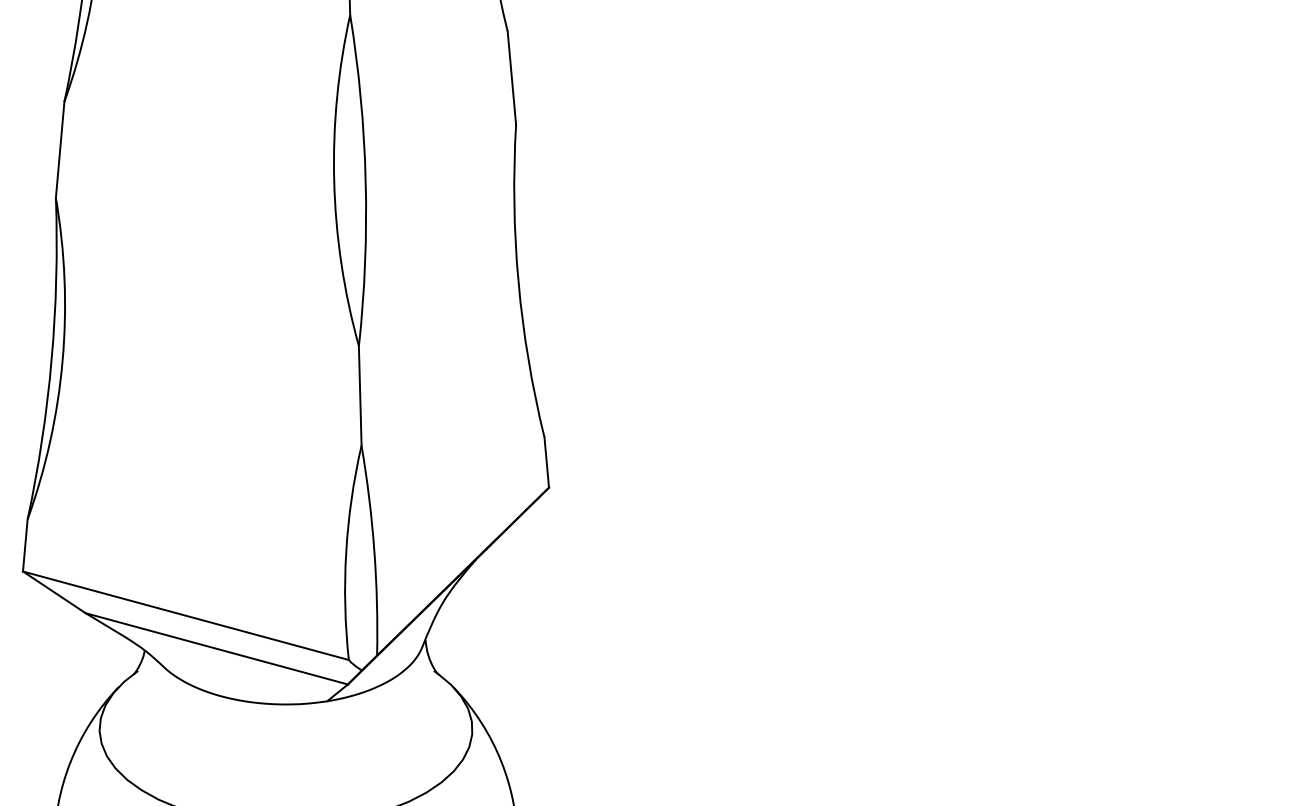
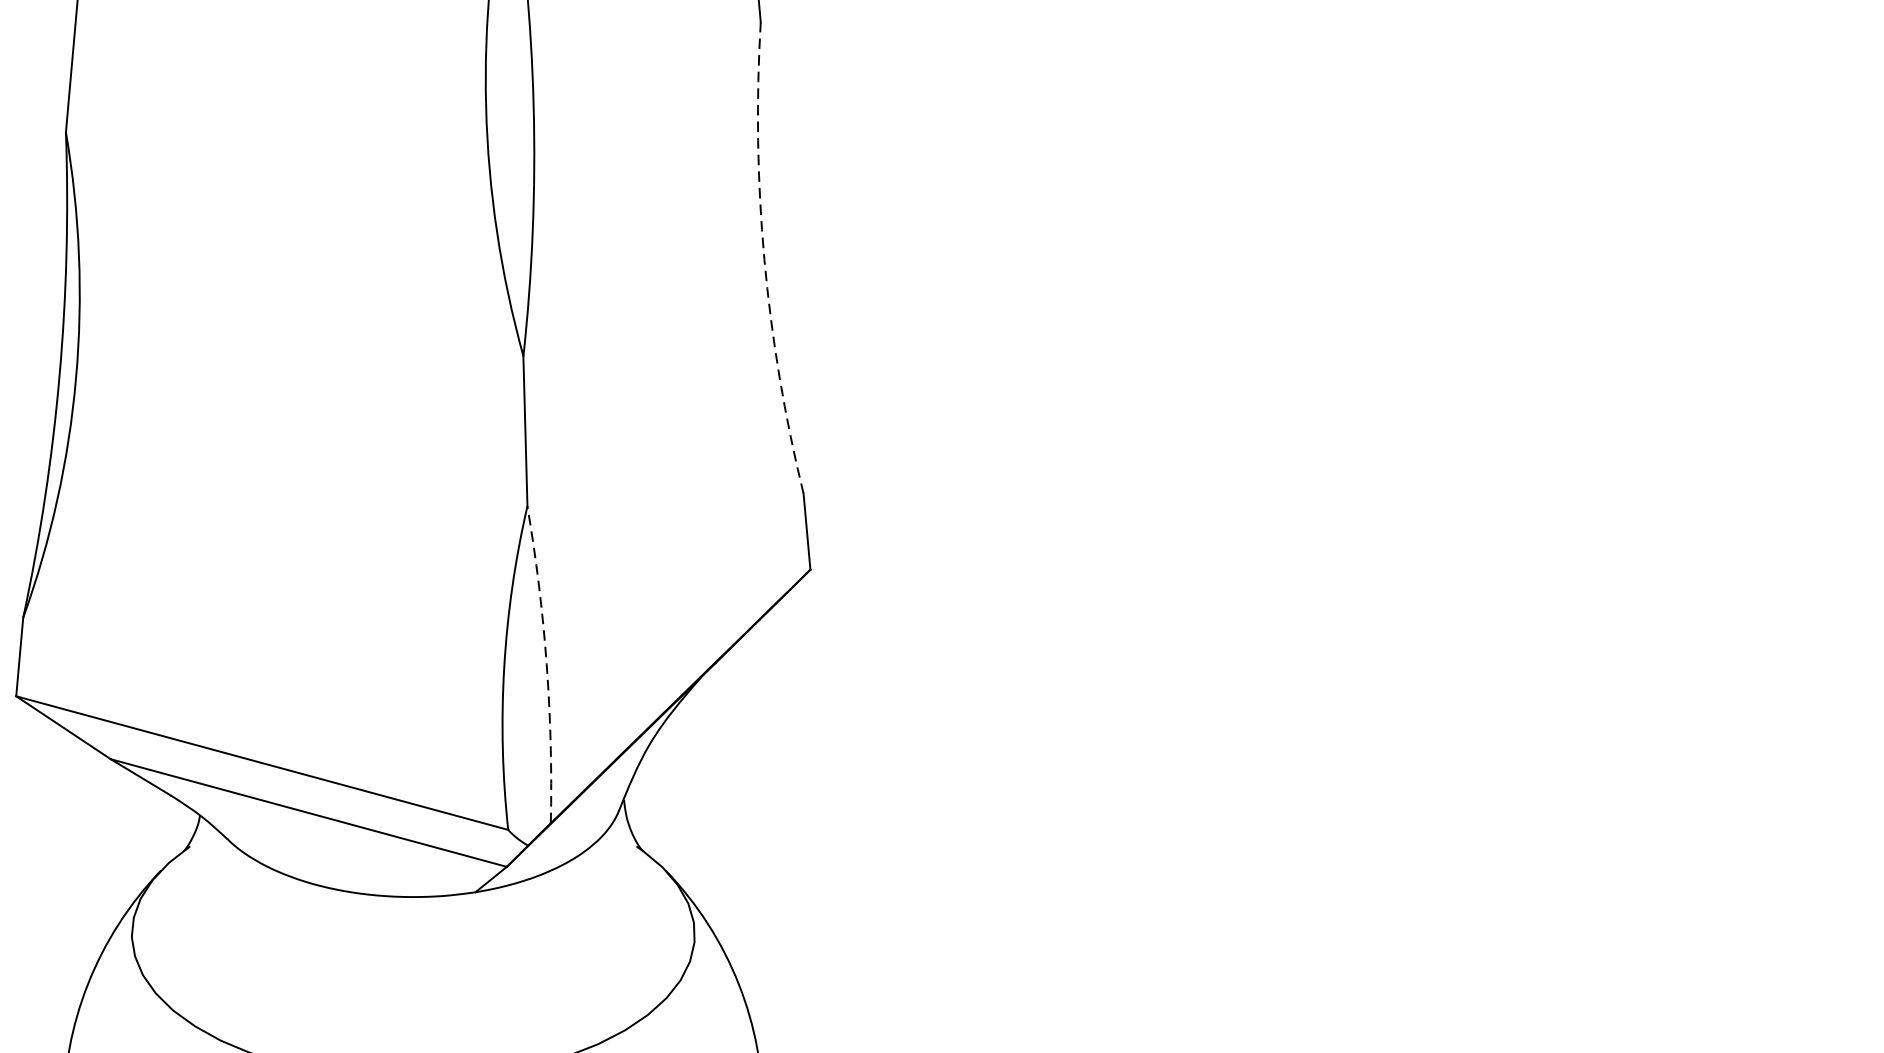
arc: (518, 282) -> (764, 259), solid -> dashed
arc: (374, 550) -> (546, 664), solid -> dashed

